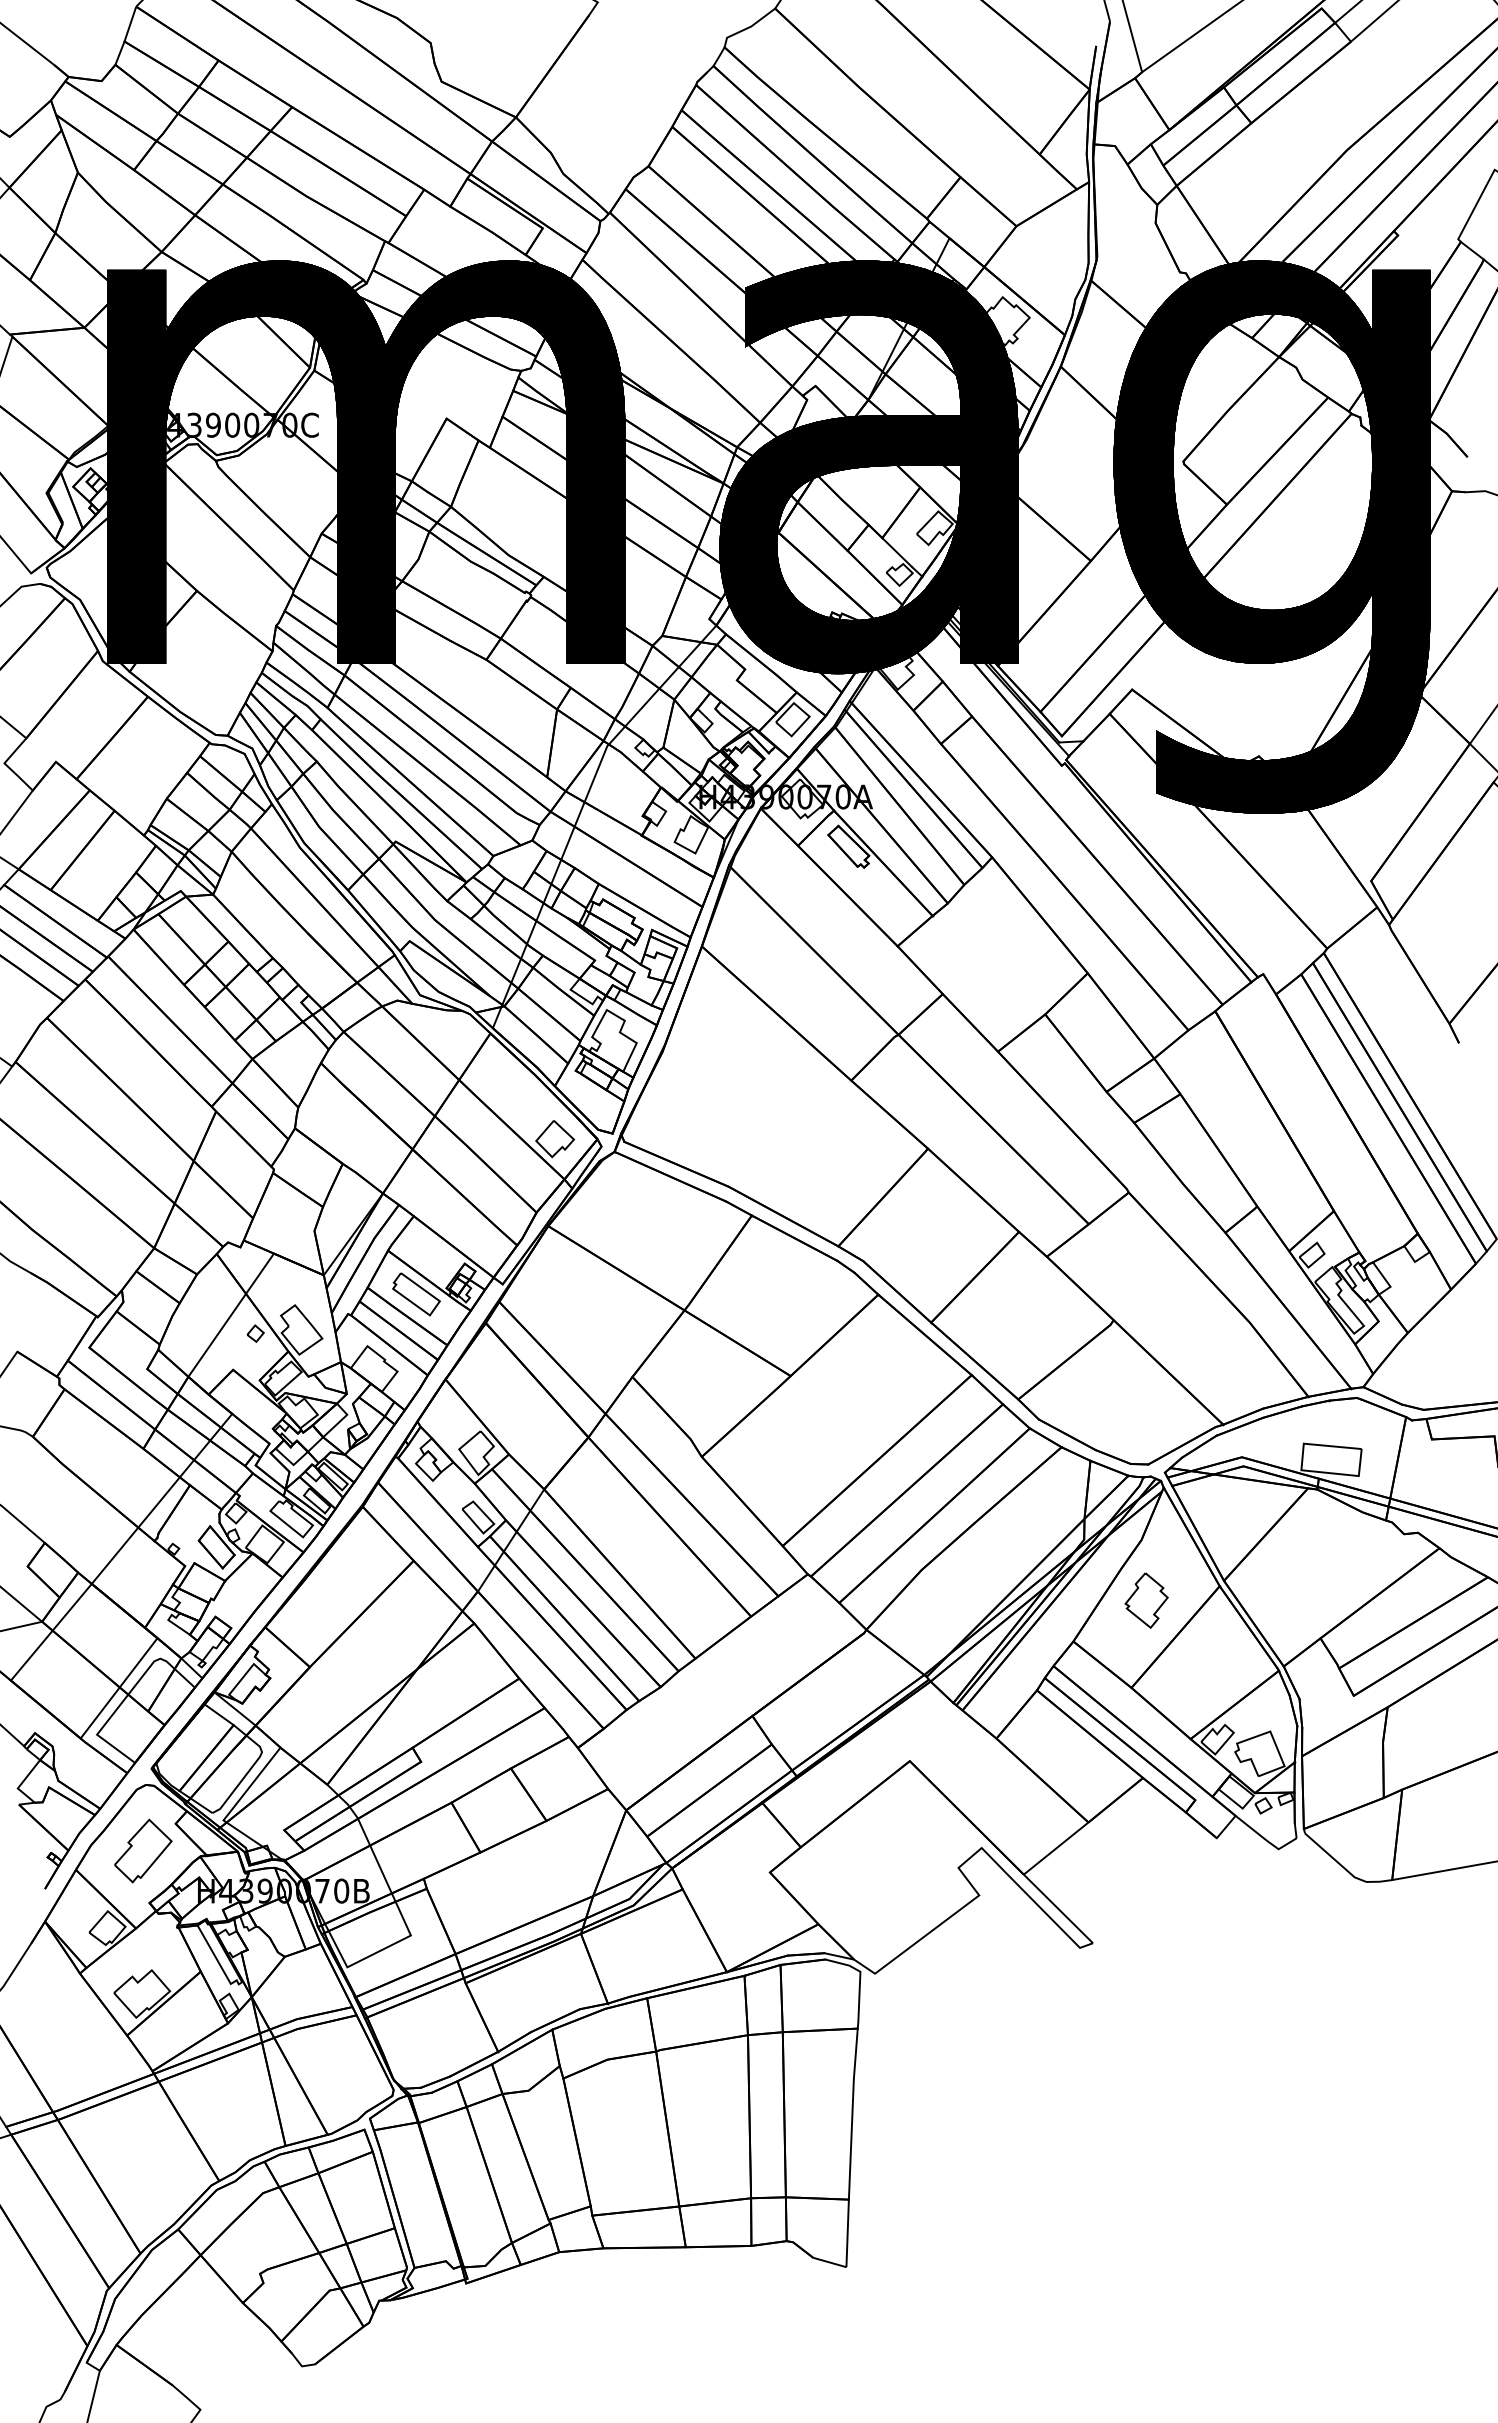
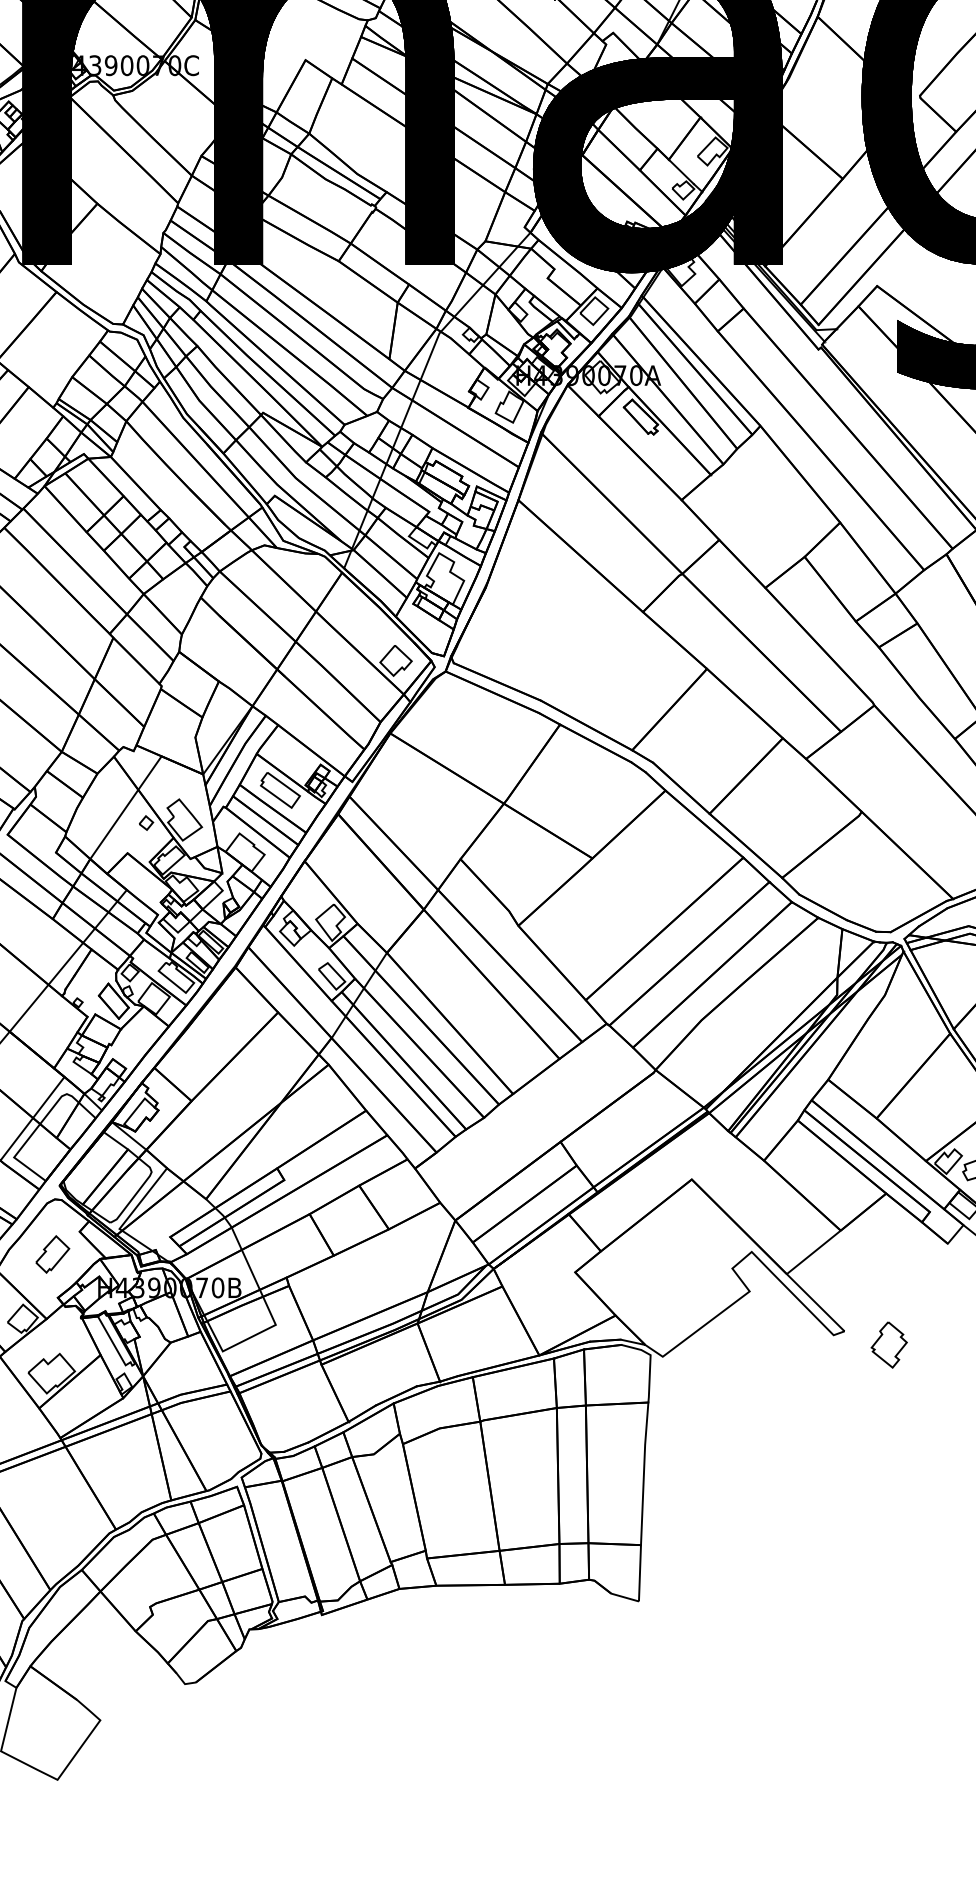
part: (1146, 1600) -> (889, 1344), moved
part: (143, 1850) -> (52, 1254), size x0.7

